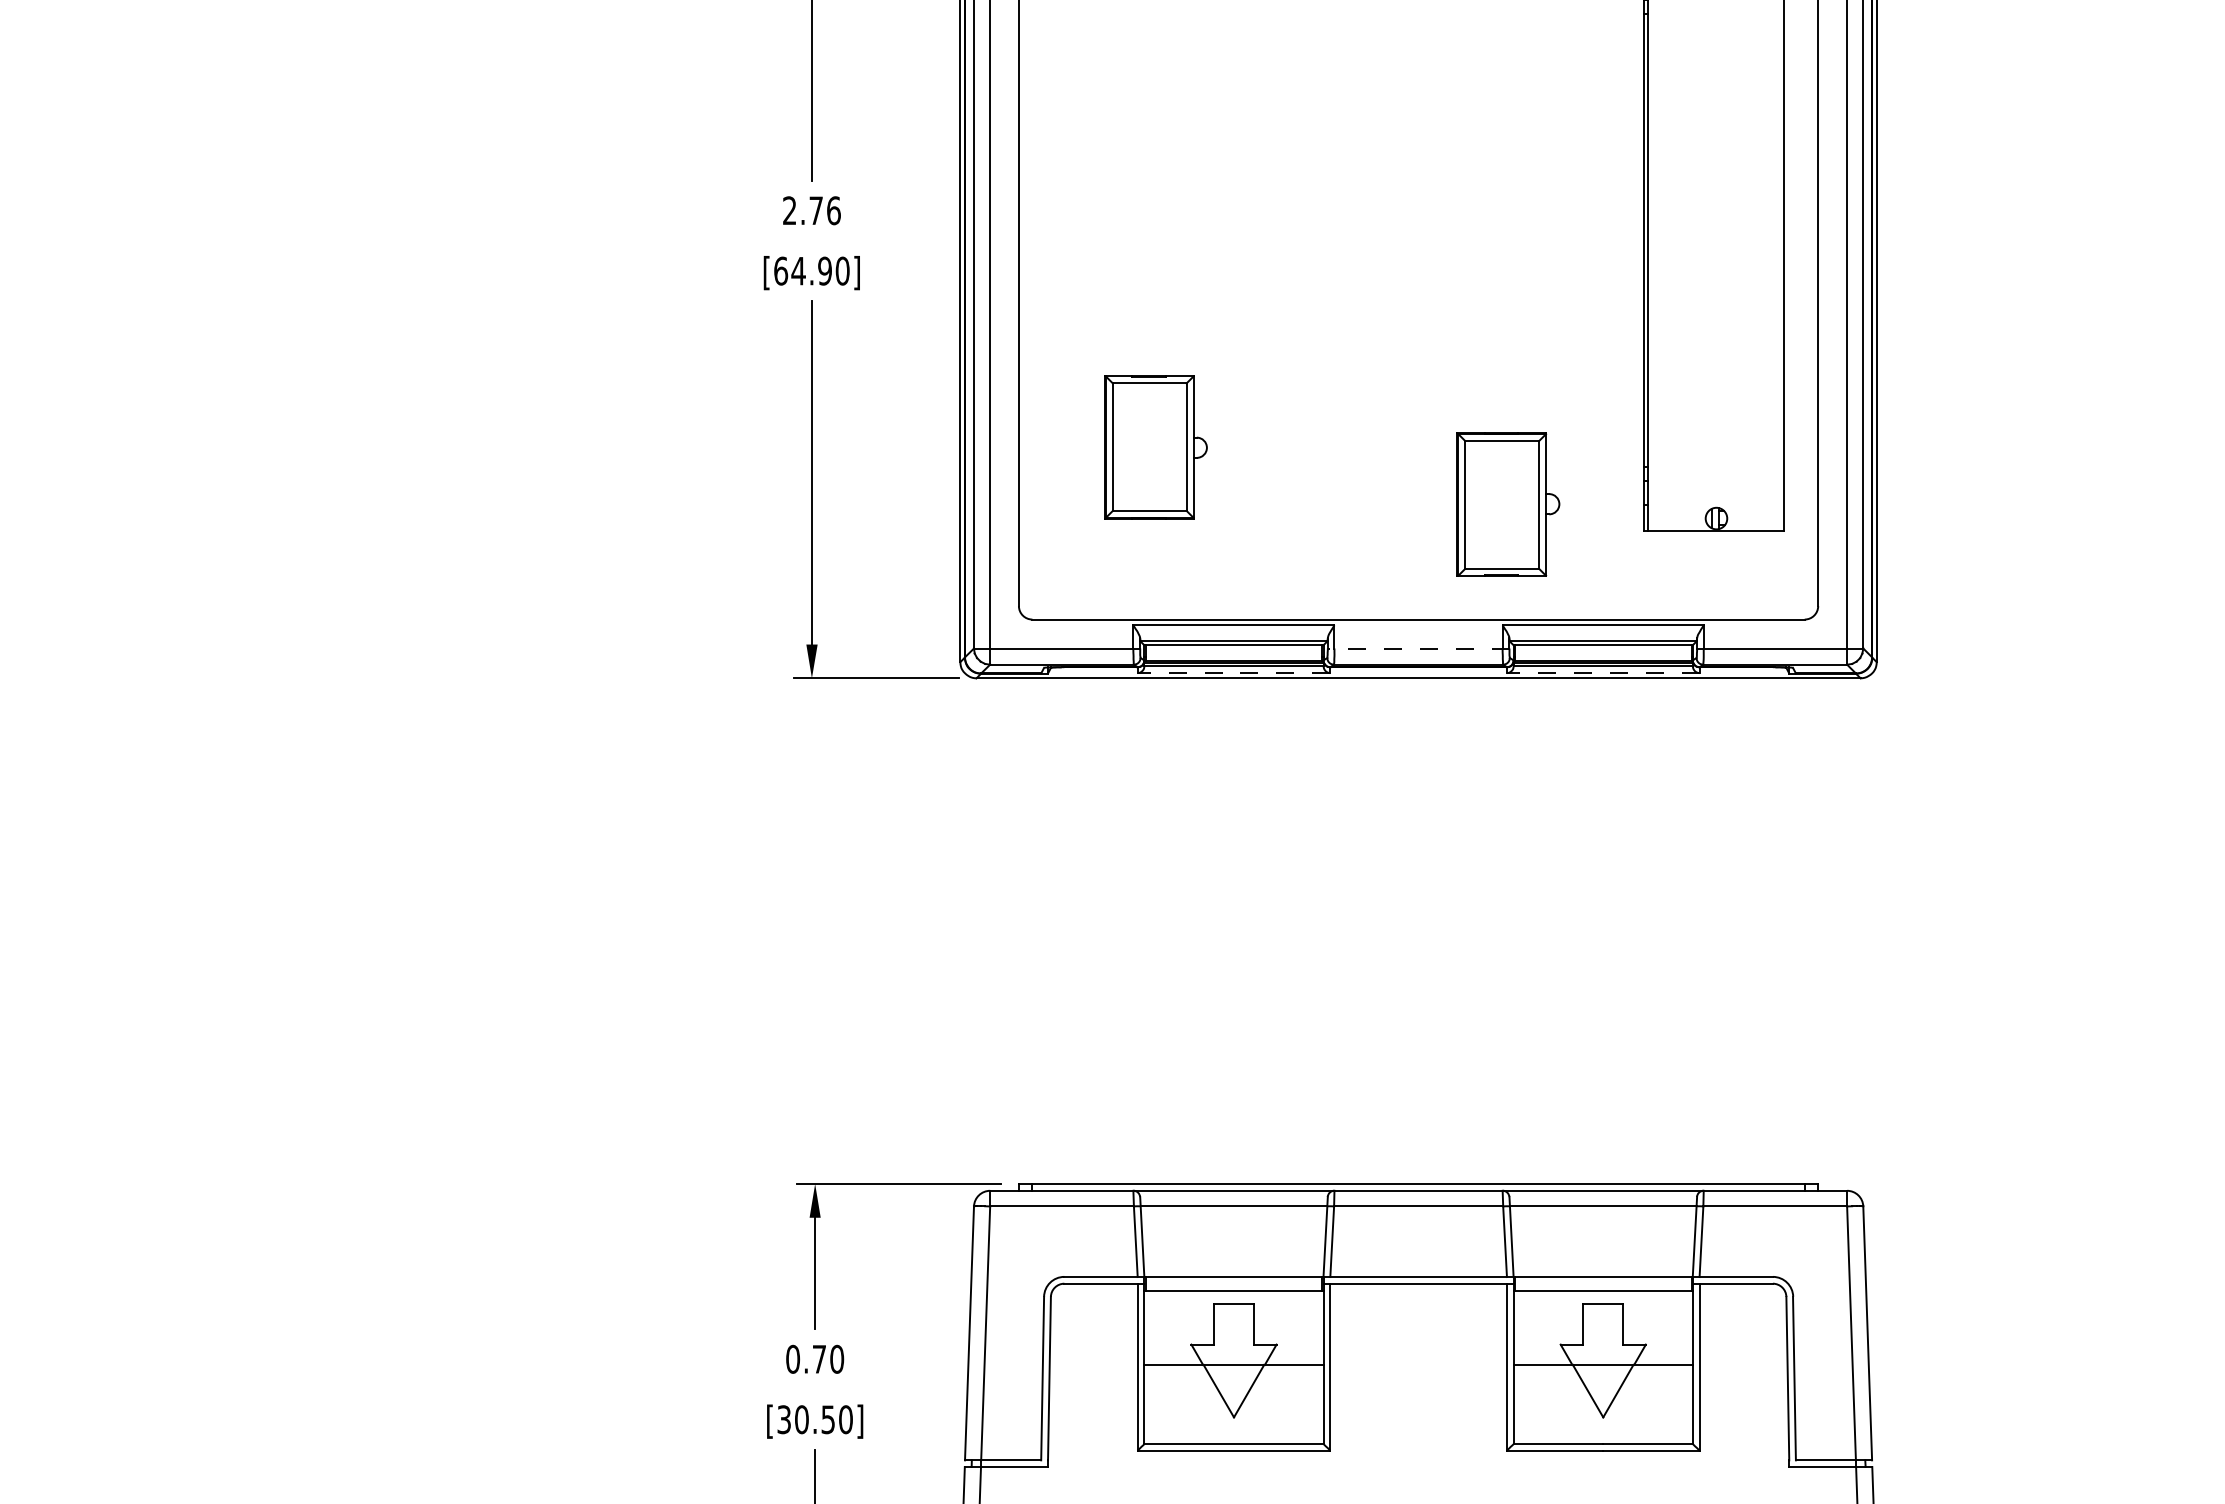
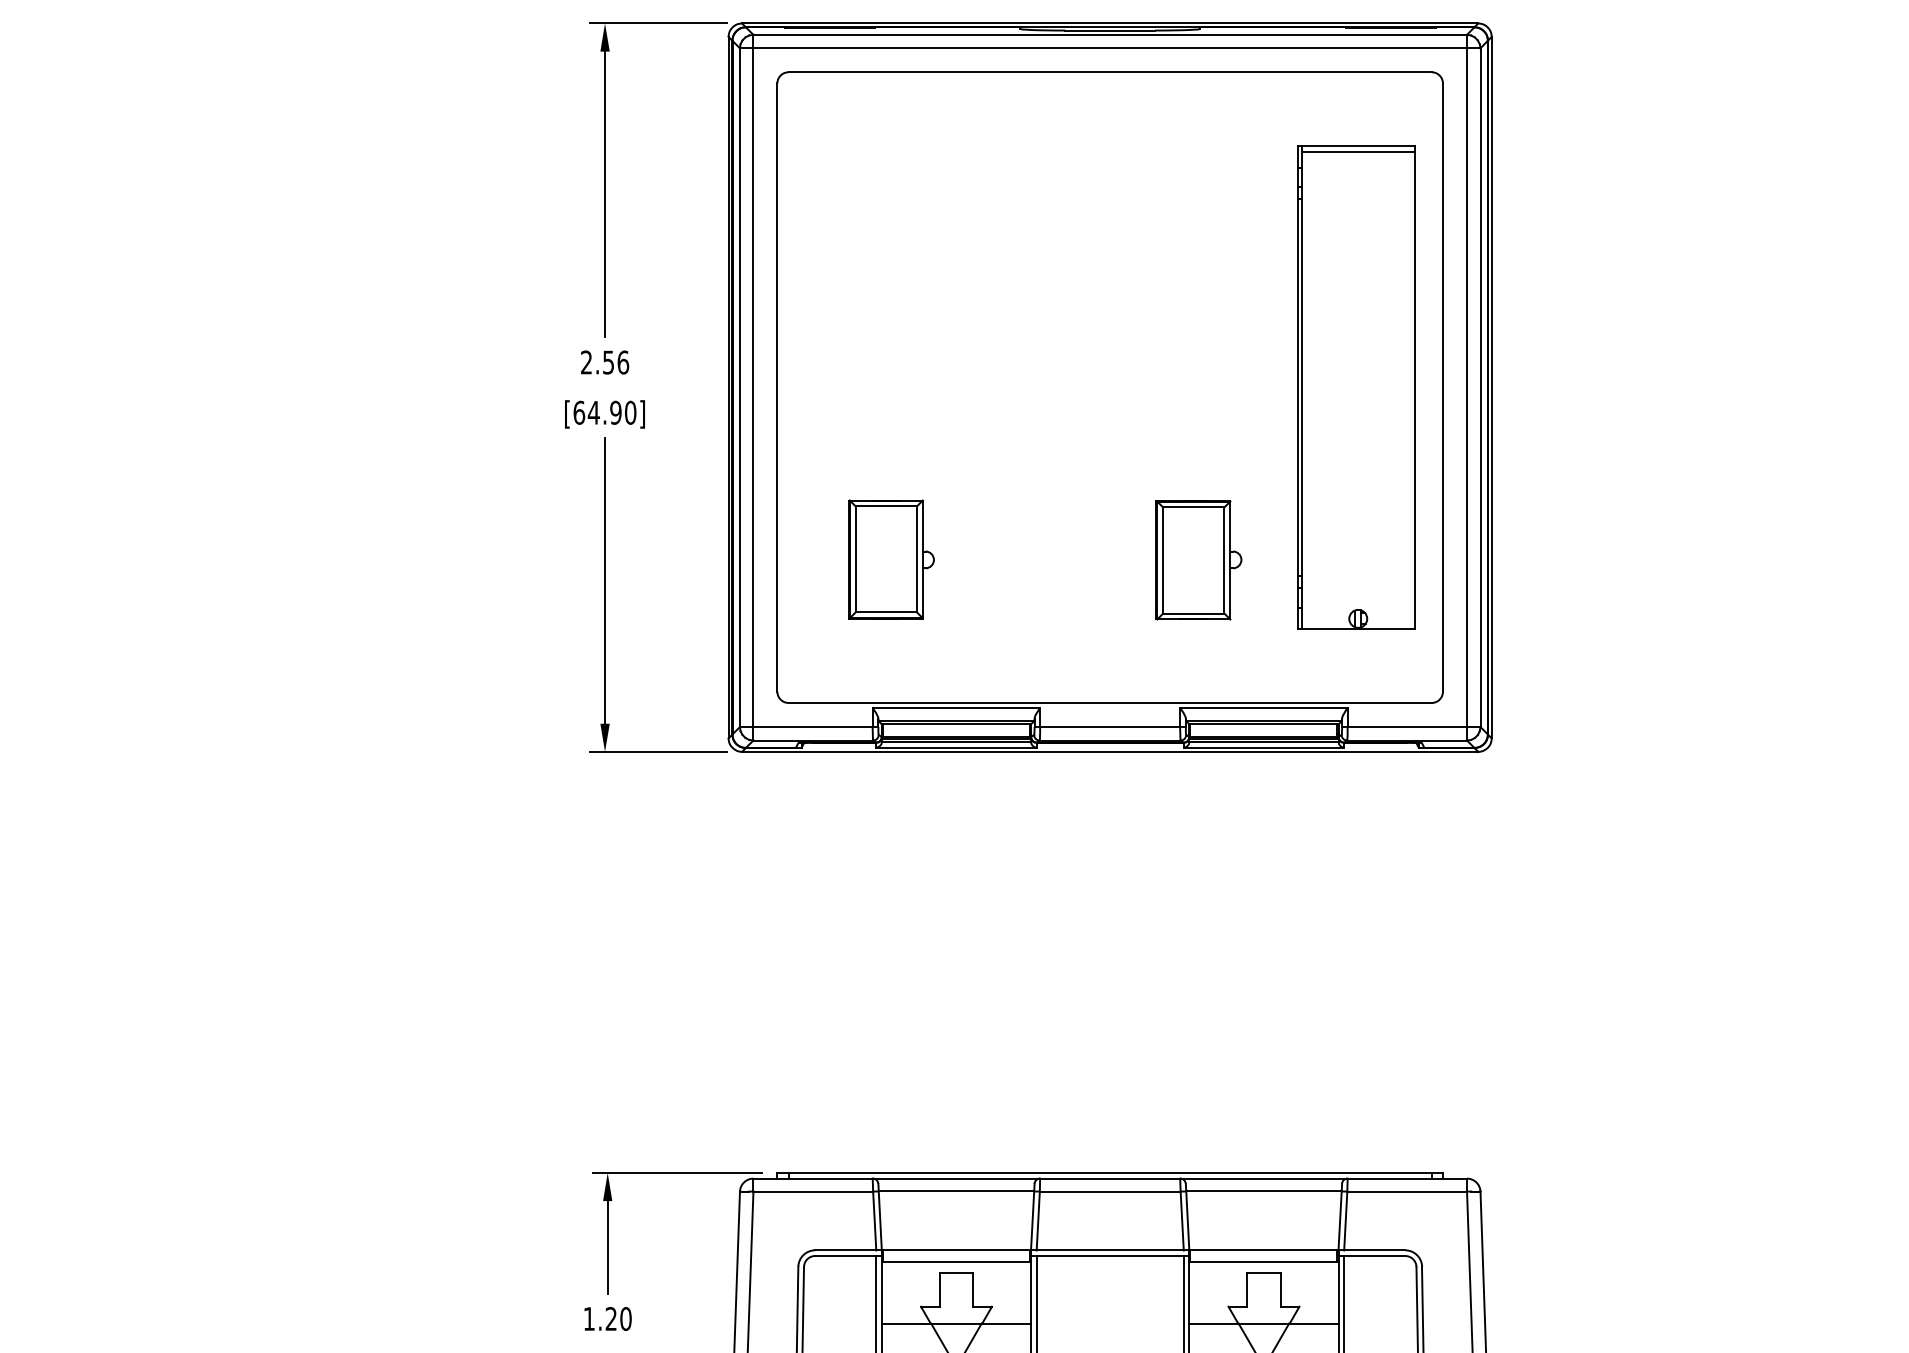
text: (816, 210) -> (608, 362), 2.76 -> 2.56
part: (1507, 504) -> (1198, 560), moved
line: (1418, 649) -> (1110, 727), dashed -> solid
line: (1232, 673) -> (955, 747), dashed -> solid
line: (1602, 673) -> (1263, 747), dashed -> solid
text: (805, 1358) -> (599, 1318), 0.70 -> 1.20

